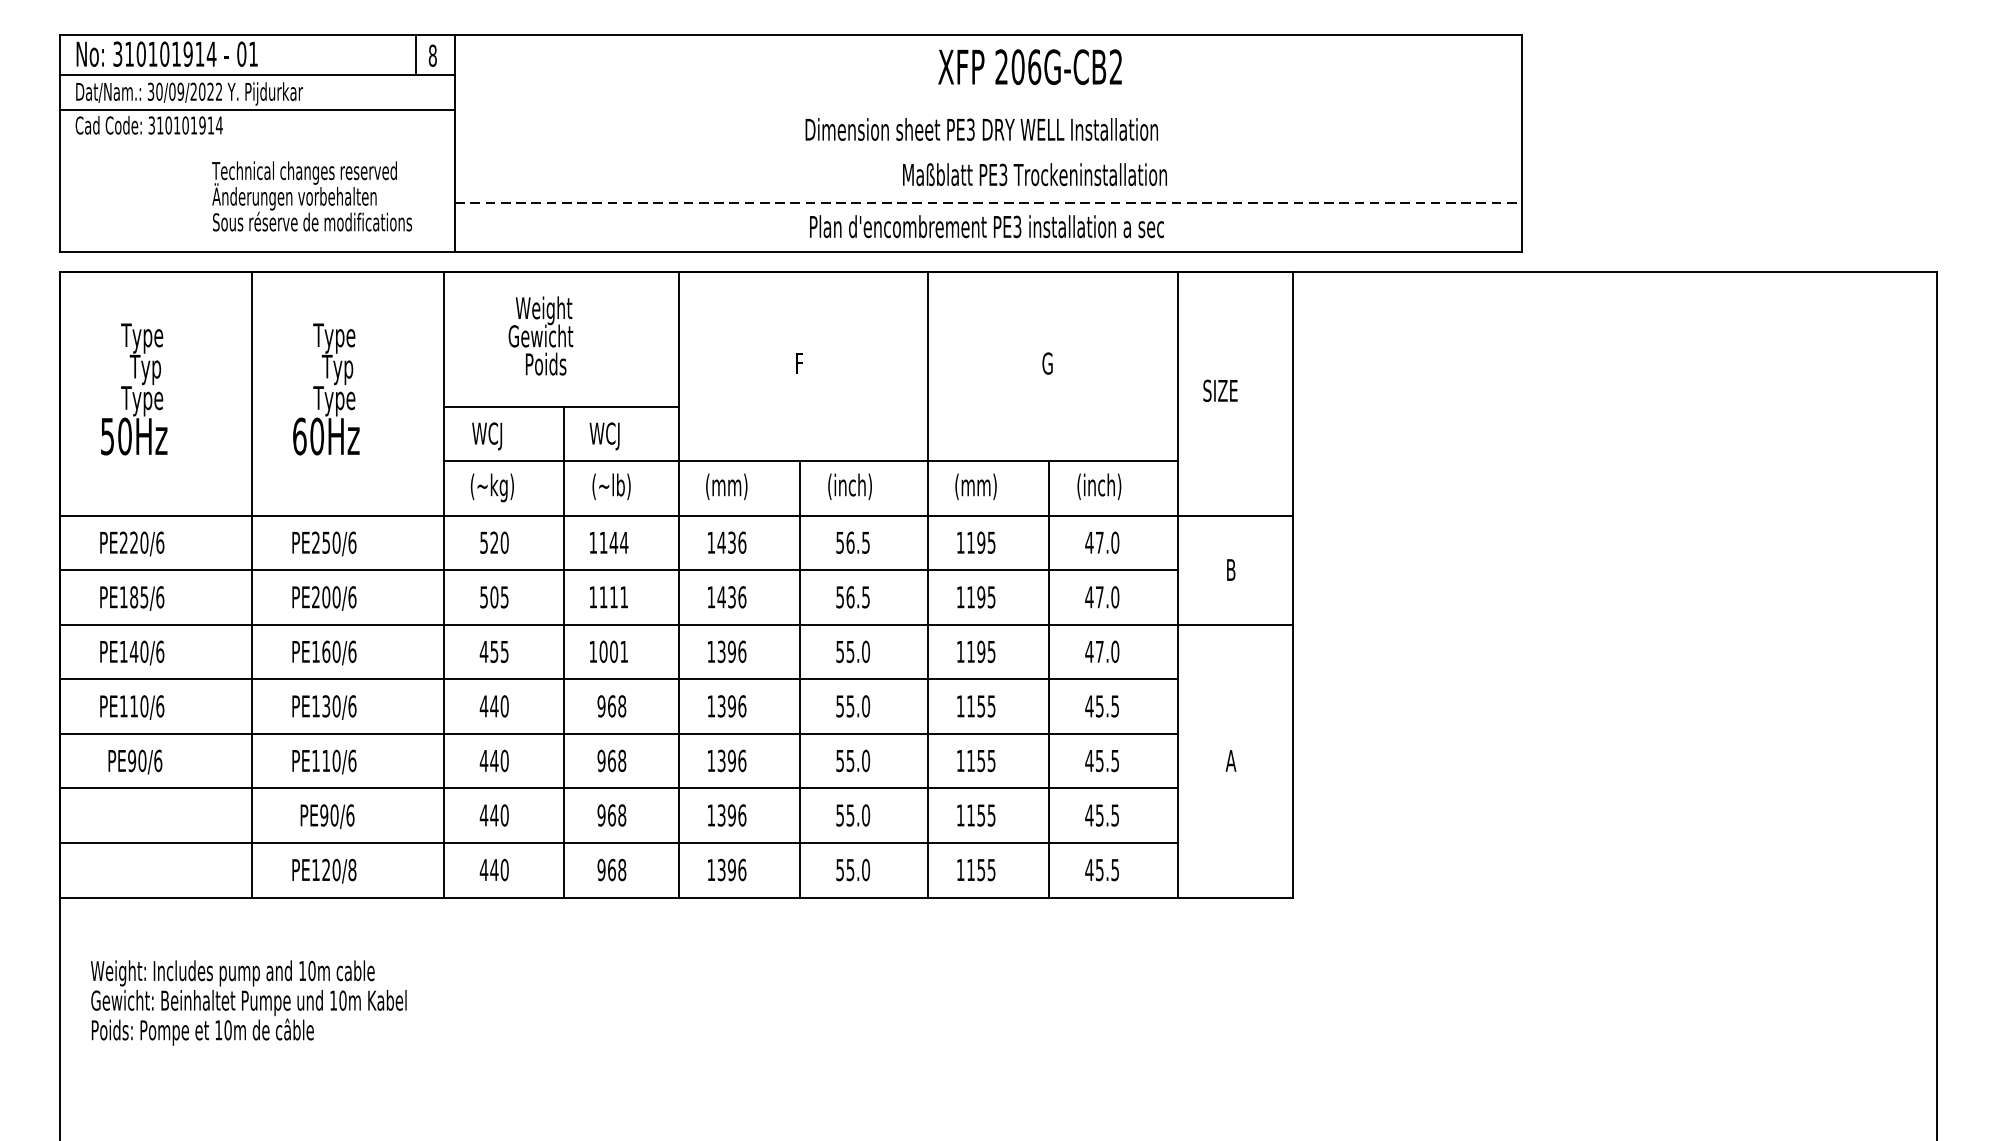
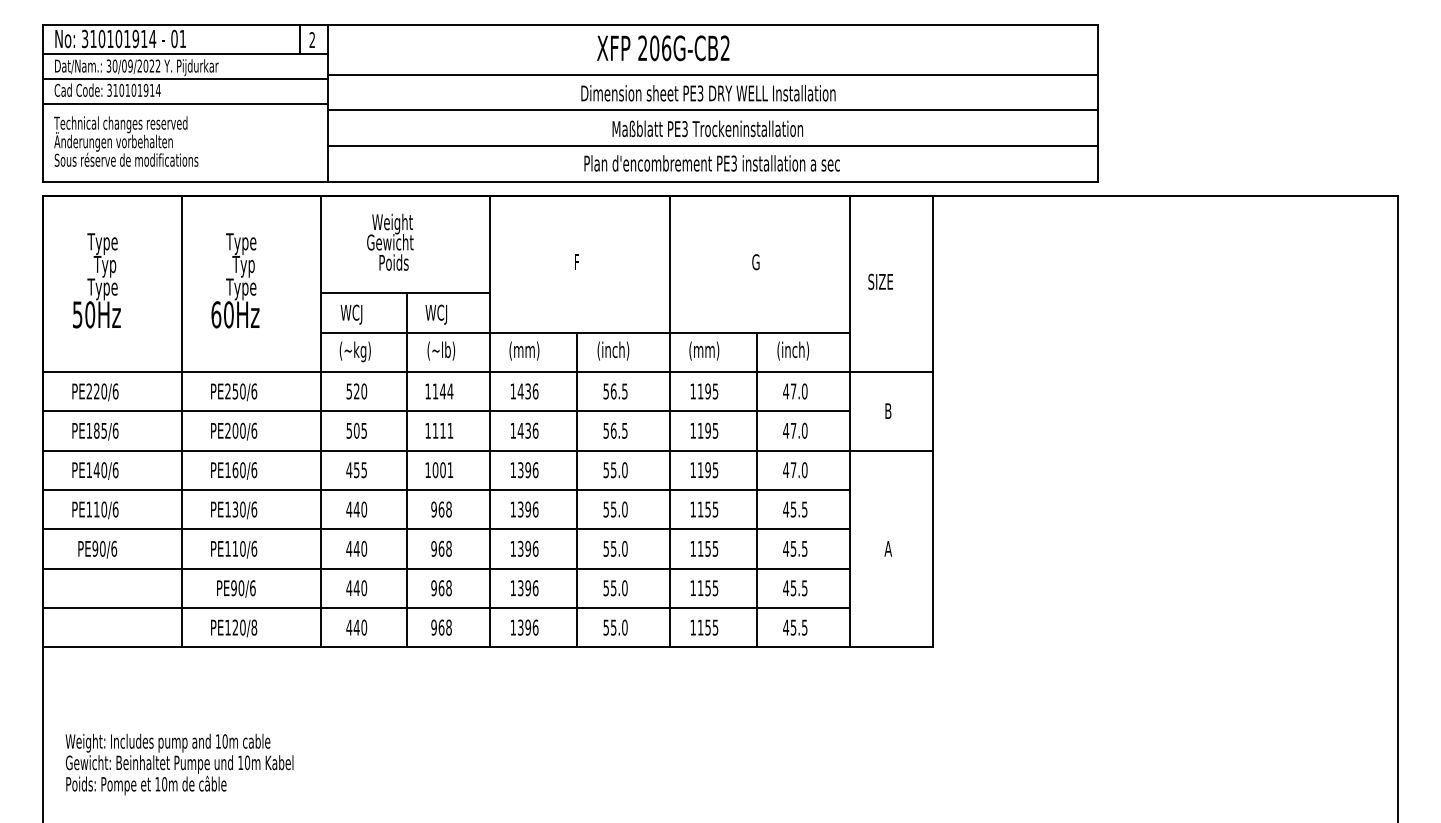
text: (433, 56) -> (312, 40), 8 -> 2
text: (1030, 67) -> (663, 48), moved
line: (988, 103) -> (713, 74), added
line: (257, 143) -> (185, 103), added
line: (988, 153) -> (713, 110), added
text: (1034, 174) -> (707, 128), moved
text: (312, 196) -> (126, 141), moved
line: (988, 201) -> (713, 145), dashed -> solid
text: (248, 1002) -> (179, 764), moved

